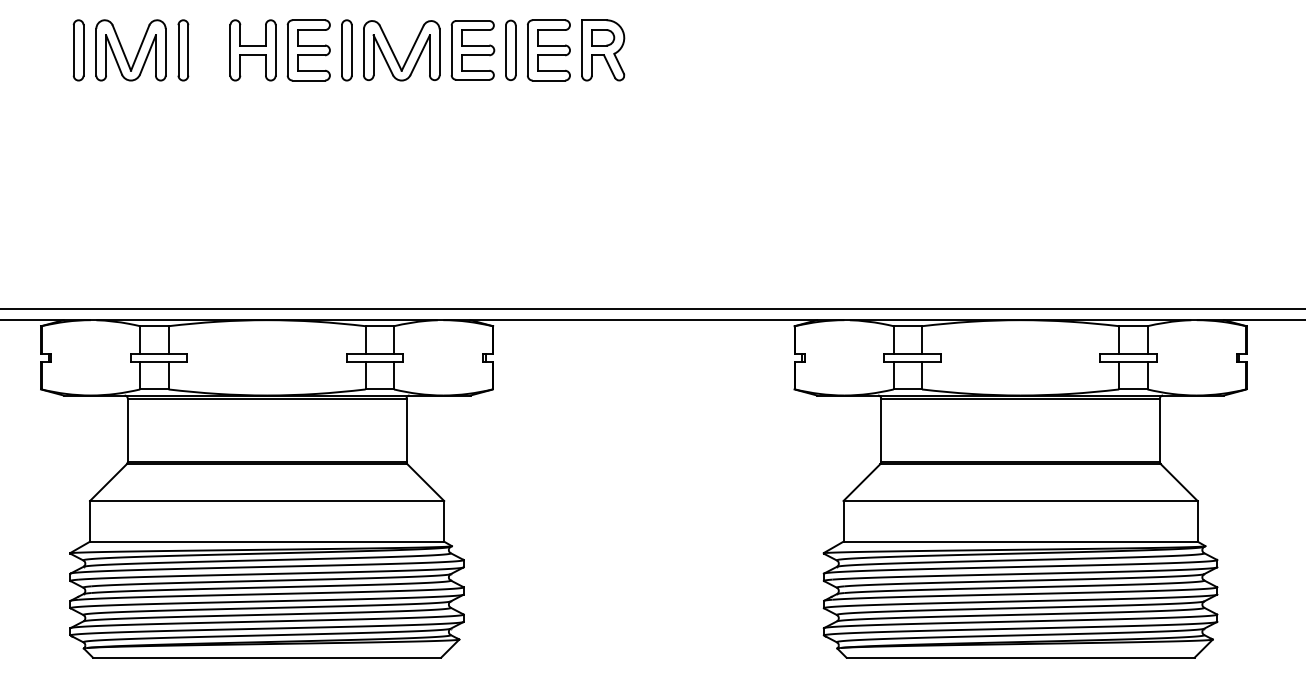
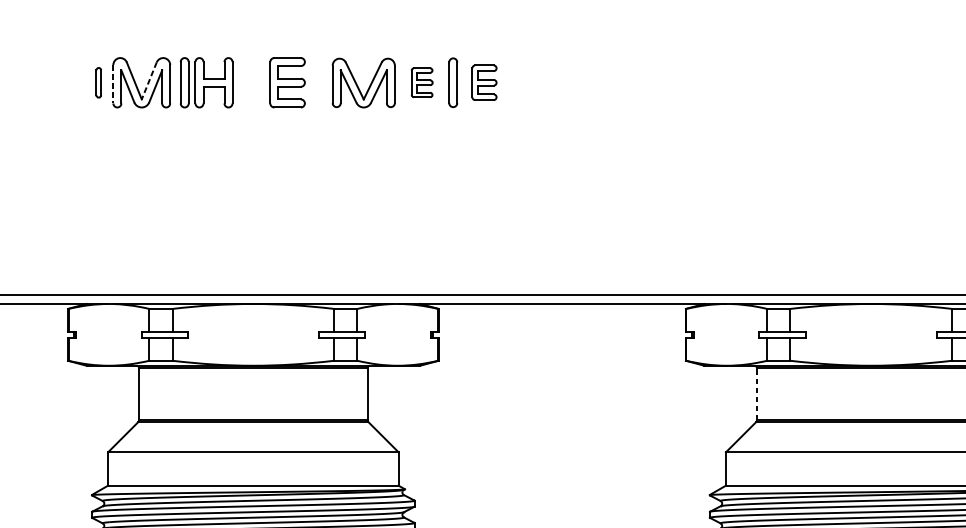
line: (139, 48) -> (148, 81), solid -> dashed
part: (78, 50) -> (98, 82), size x0.6
part: (252, 50) -> (213, 82), moved
part: (346, 50) -> (318, 82), removed
part: (472, 50) -> (421, 82), size x0.6
part: (548, 50) -> (484, 82), size x0.7
part: (603, 50) -> (529, 82), removed
line: (96, 52) -> (113, 84), solid -> dashed
line: (881, 430) -> (757, 394), solid -> dashed

